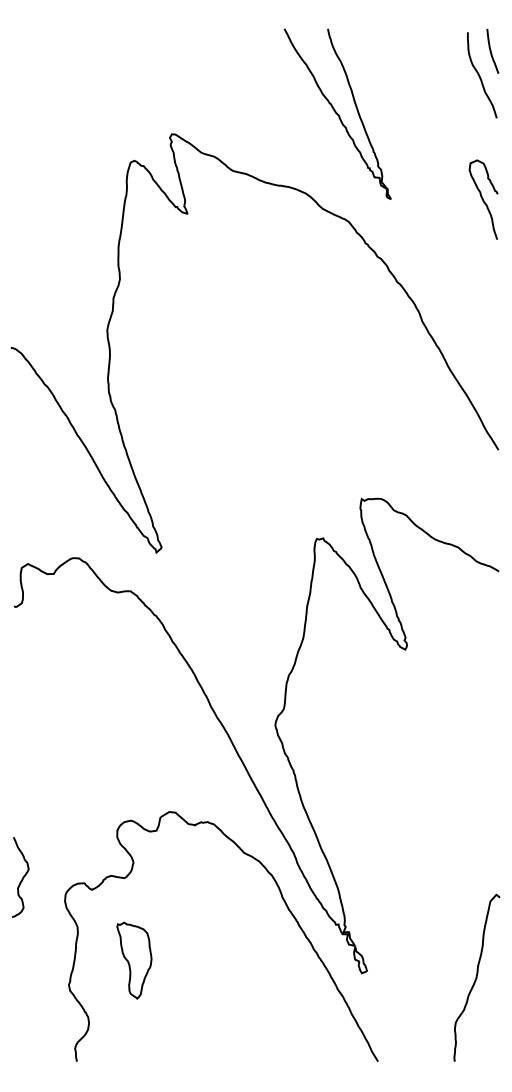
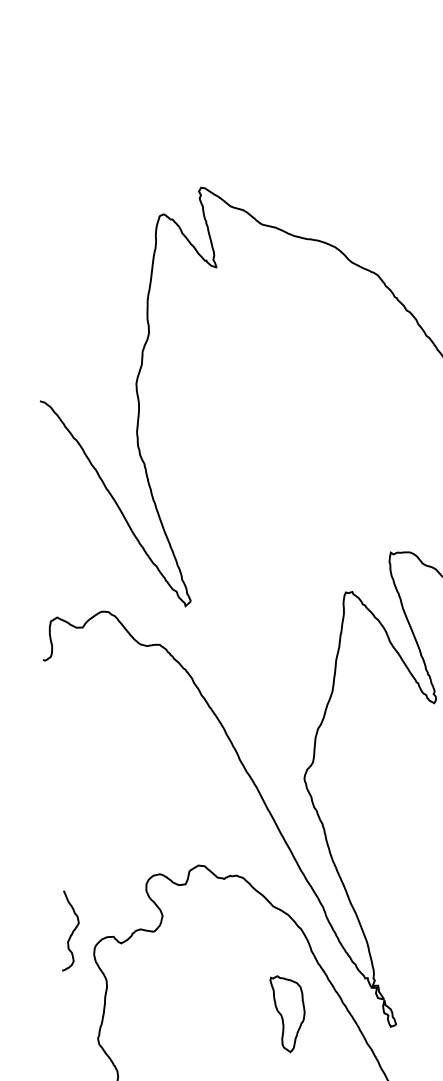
curve: (337, 113) -> (366, 167), removed
curve: (22, 877) -> (72, 931), moved
part: (134, 960) -> (287, 1014), moved

